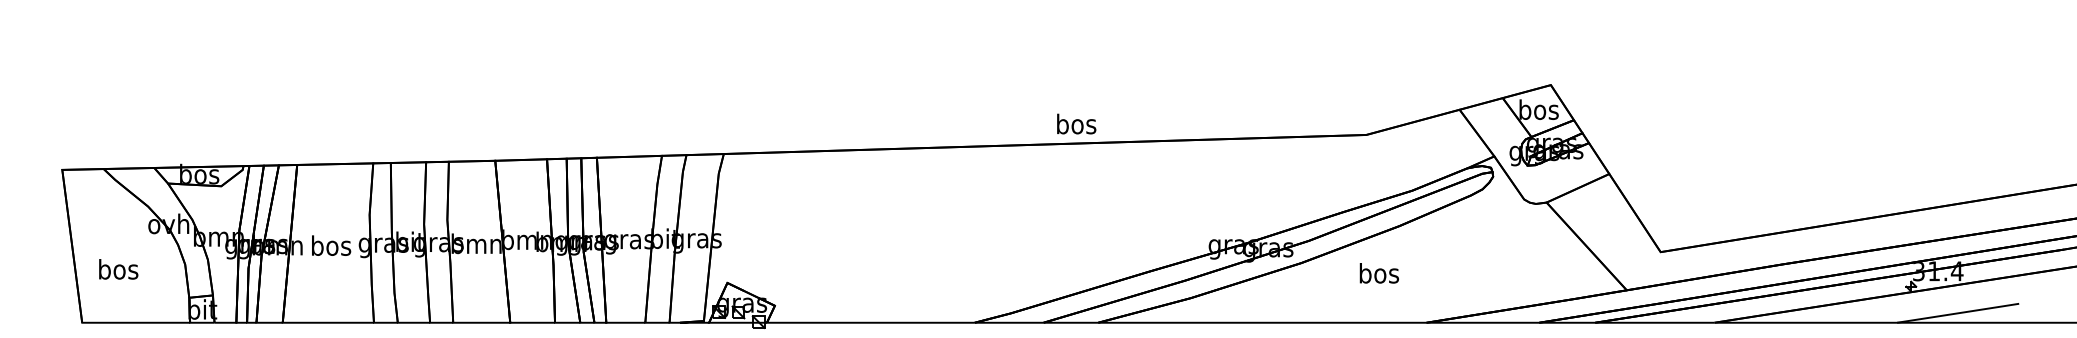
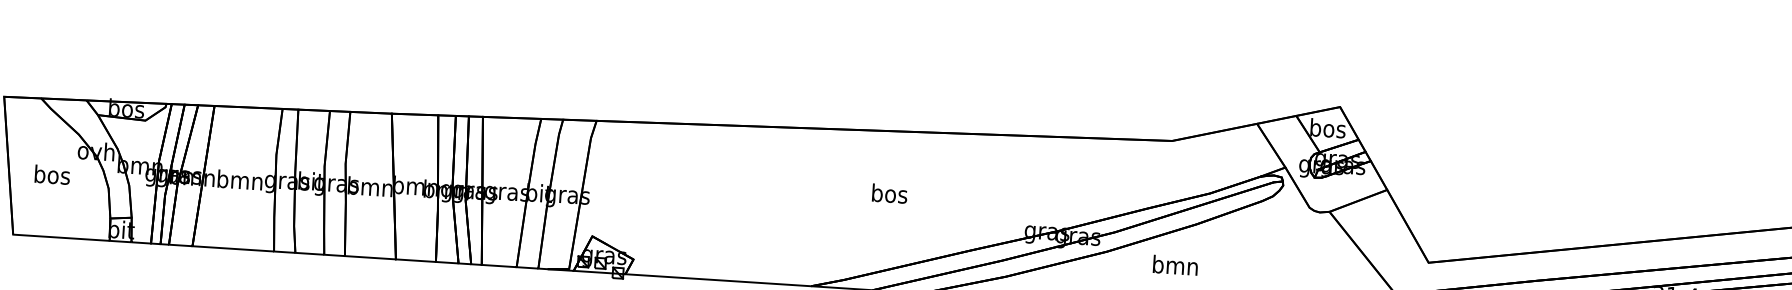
text: (1076, 123) -> (889, 193), moved
text: (331, 245) -> (240, 179), bos -> bmn
text: (118, 269) -> (52, 174), moved
text: (1378, 273) -> (1175, 265), bos -> bmn

